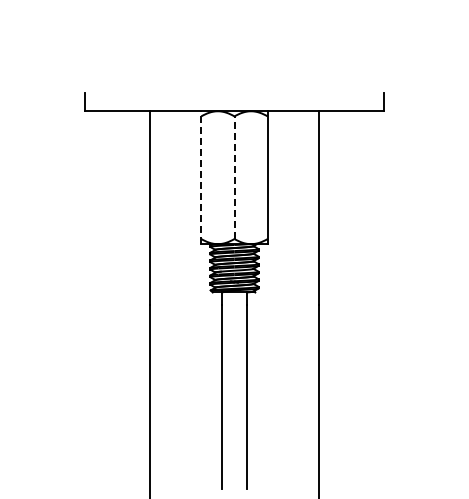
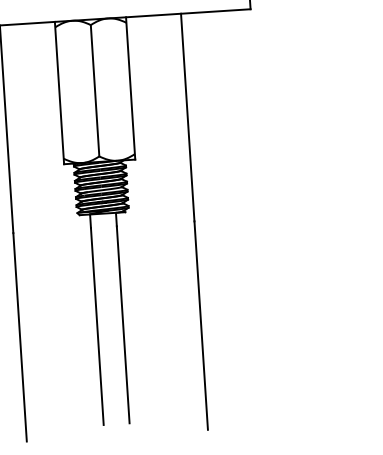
line: (201, 177) -> (59, 92), dashed -> solid
line: (234, 177) -> (95, 90), dashed -> solid

